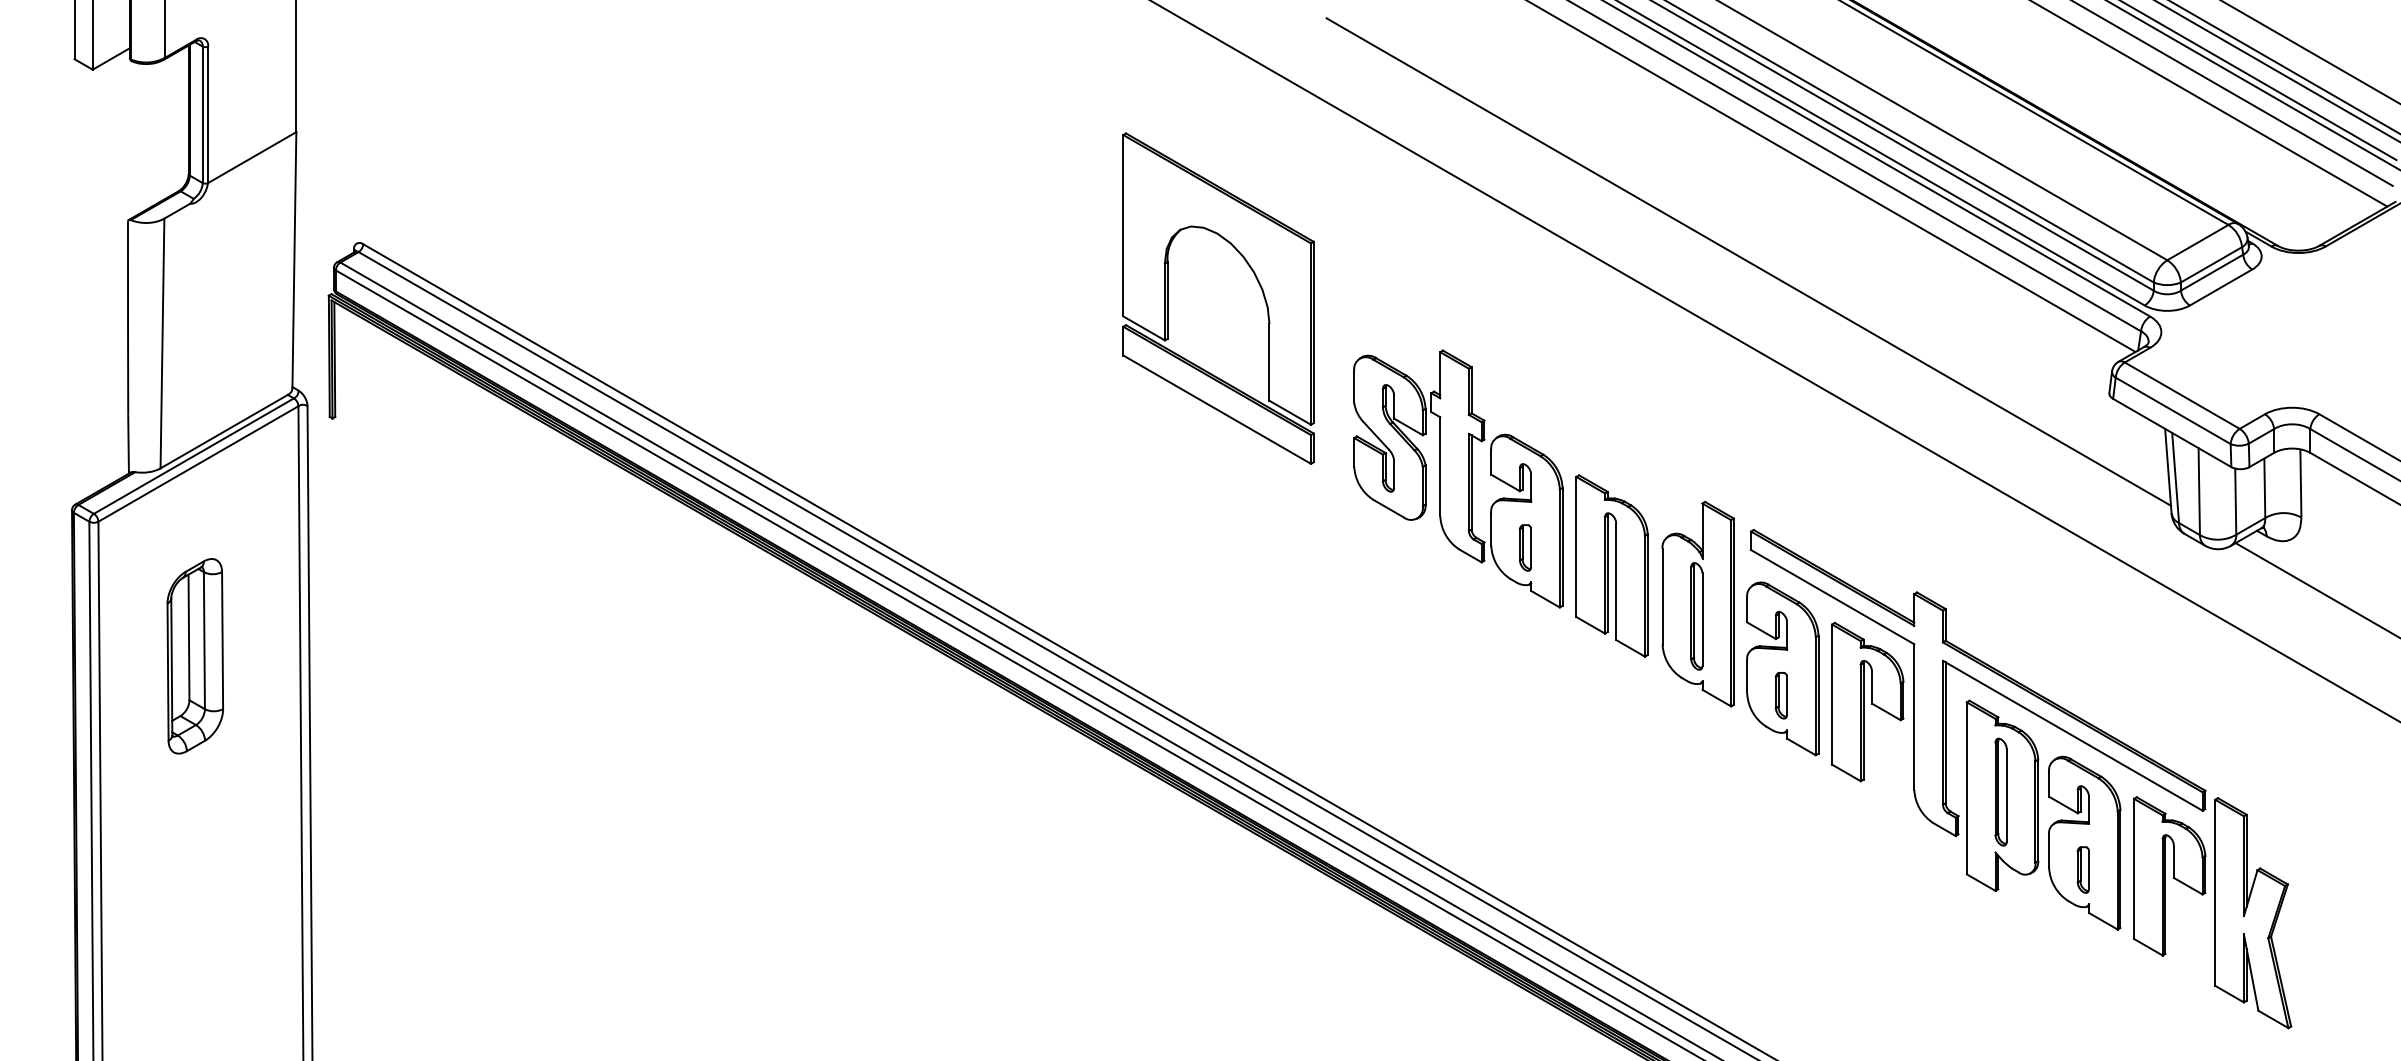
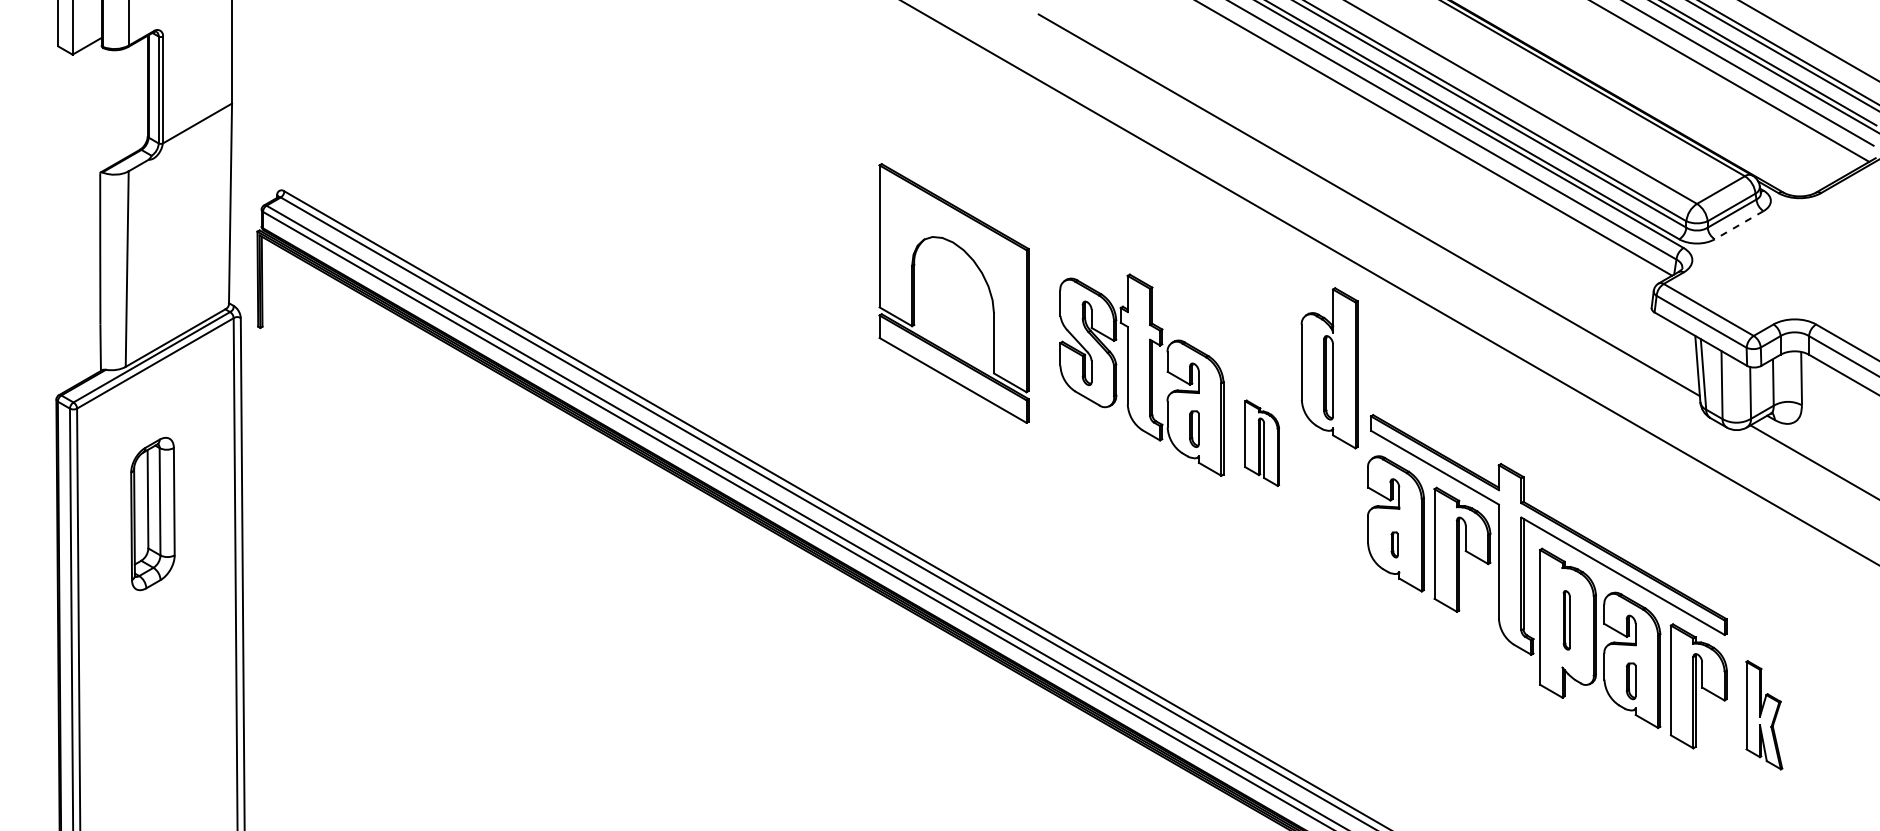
part: (1257, 282) -> (984, 280), moved
line: (2221, 287) -> (1739, 225), solid -> dashed
part: (1611, 565) -> (1261, 442), size x0.6
part: (1698, 603) -> (1329, 367), moved
part: (1780, 695) -> (1394, 544), size x0.7
part: (2000, 791) -> (1566, 619), size x0.7
part: (2253, 913) -> (1764, 715), size x0.6

